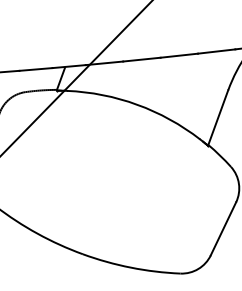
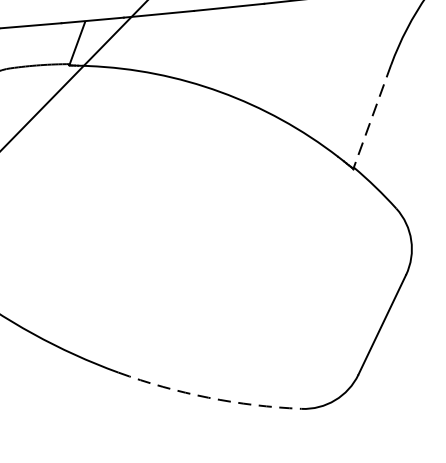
line: (217, 118) -> (371, 117), solid -> dashed
arc: (130, 267) -> (207, 397), solid -> dashed

